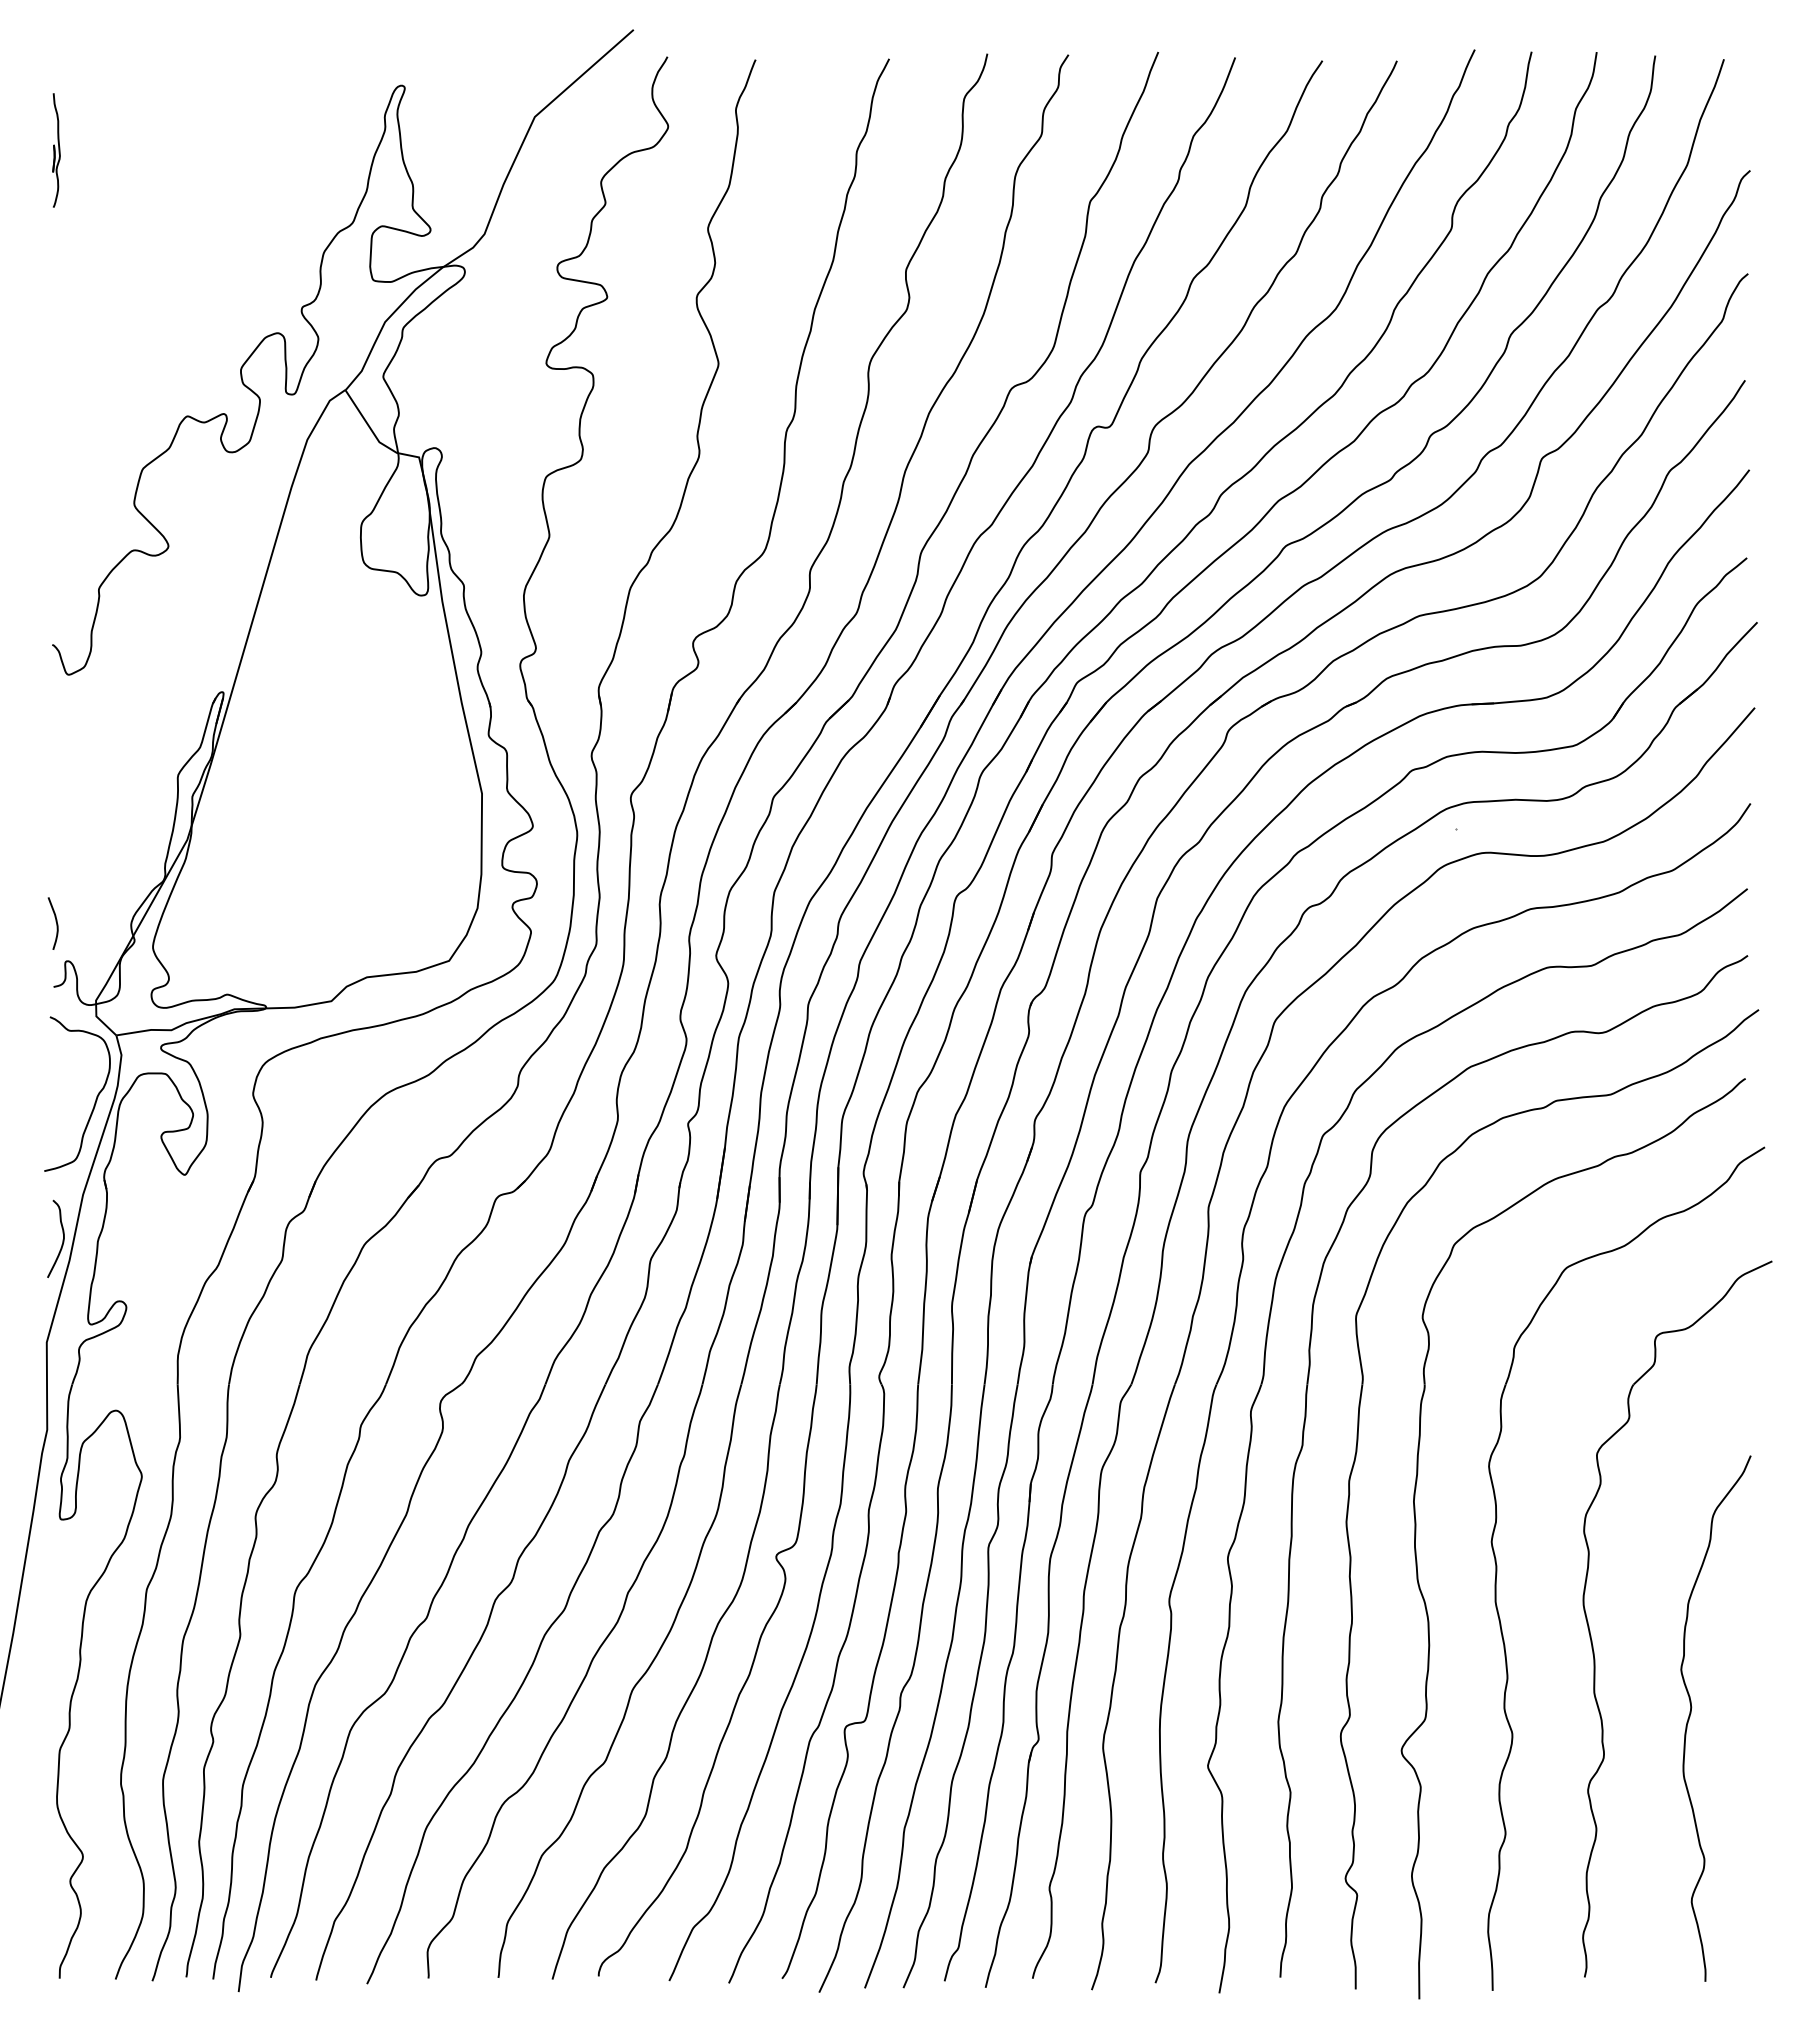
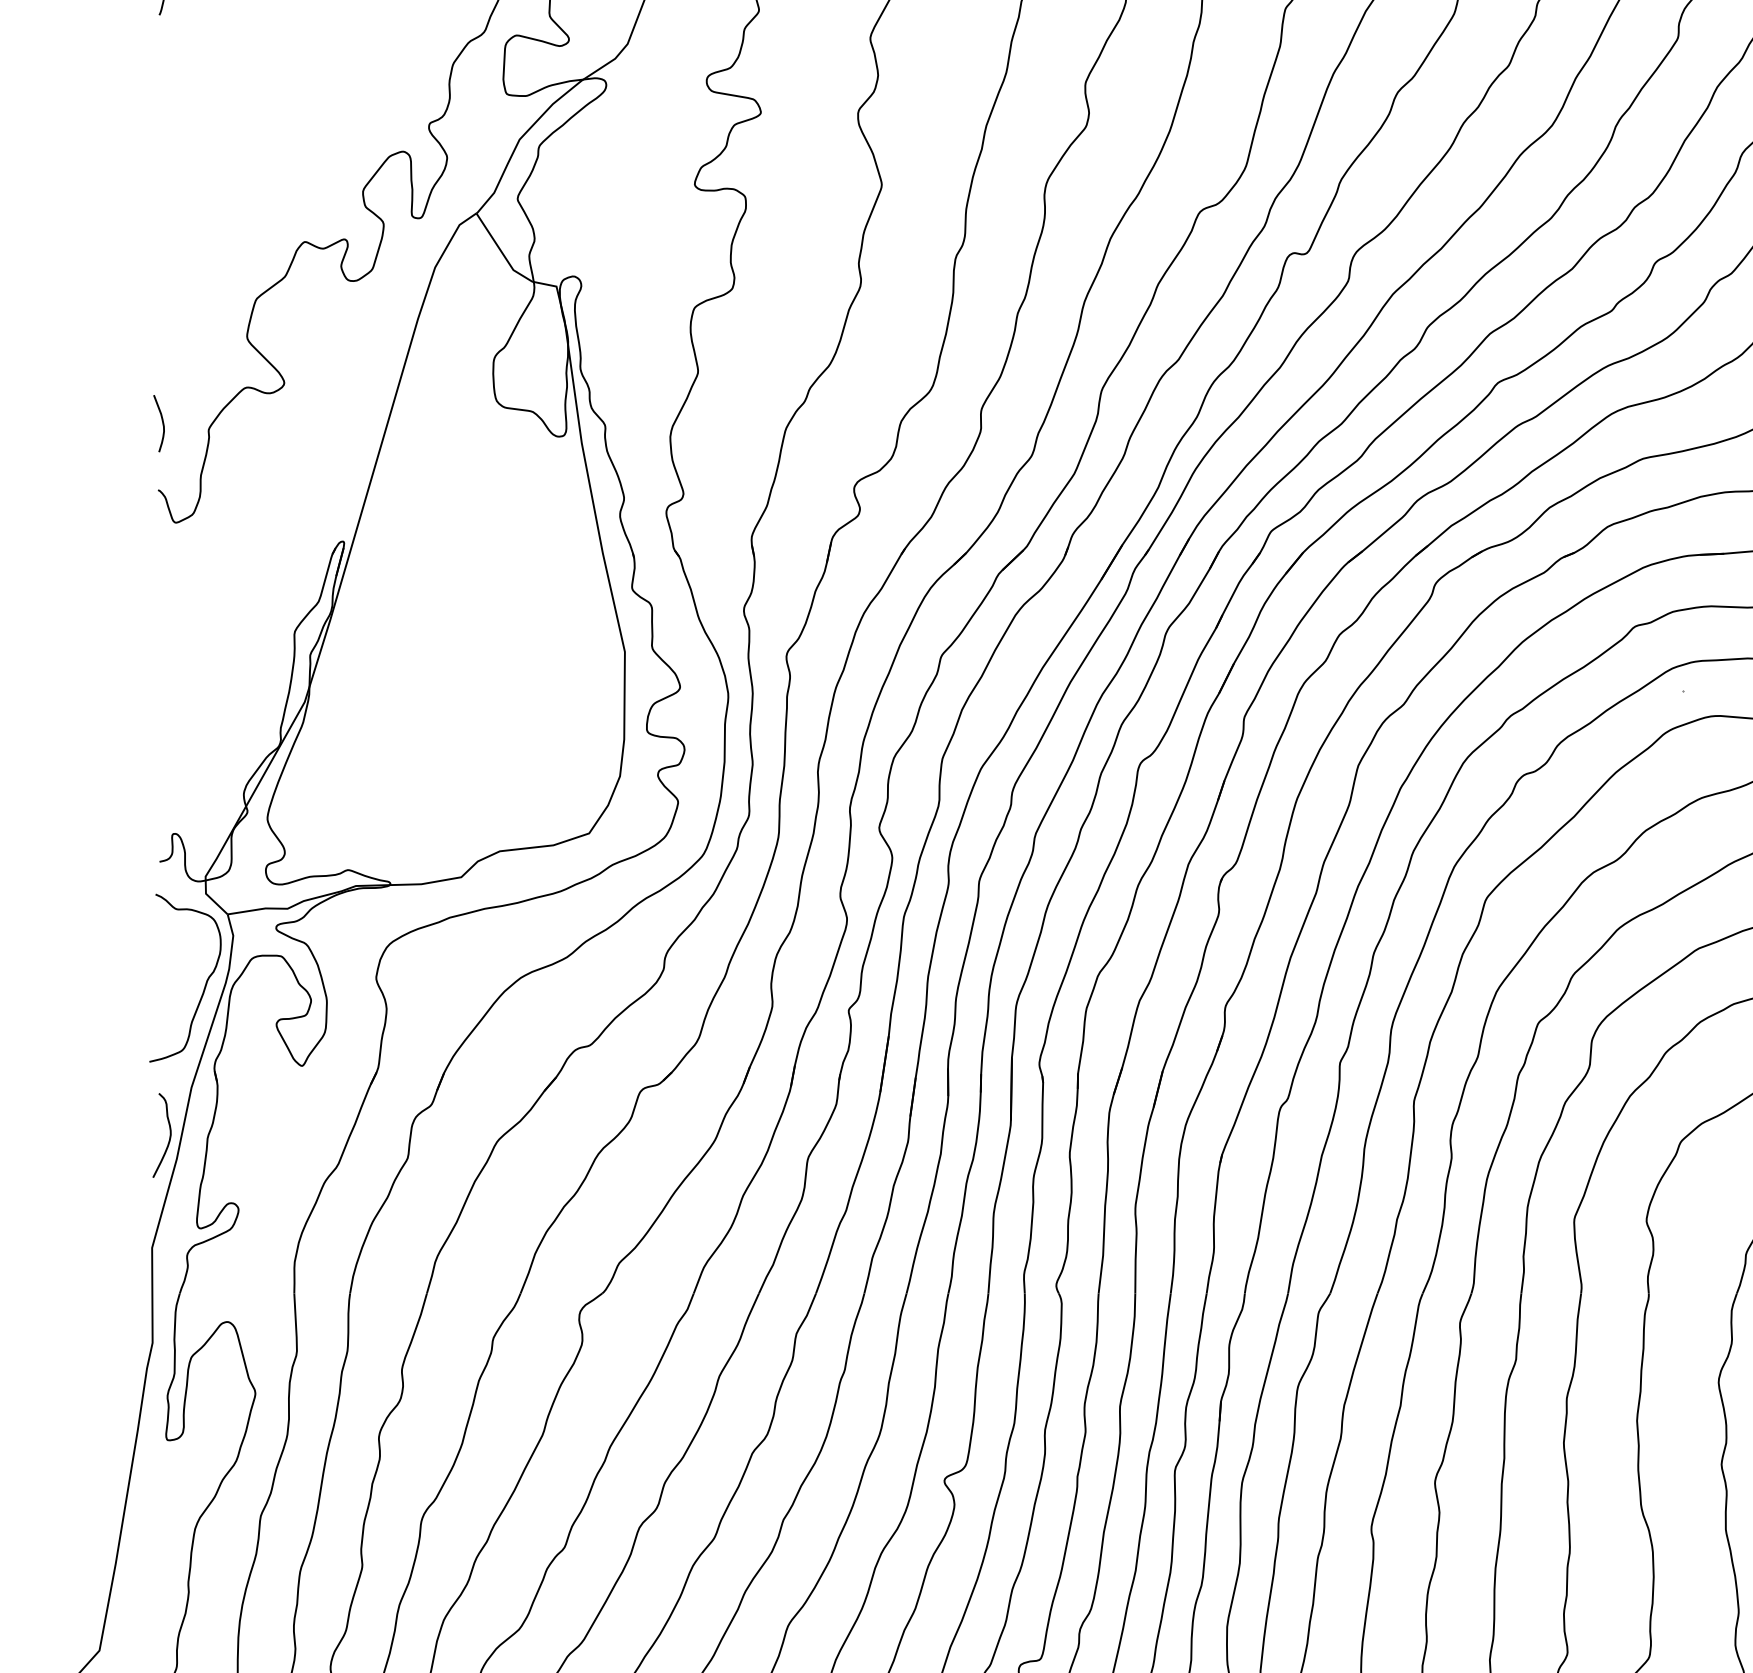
curve: (55, 921) -> (161, 421), moved

